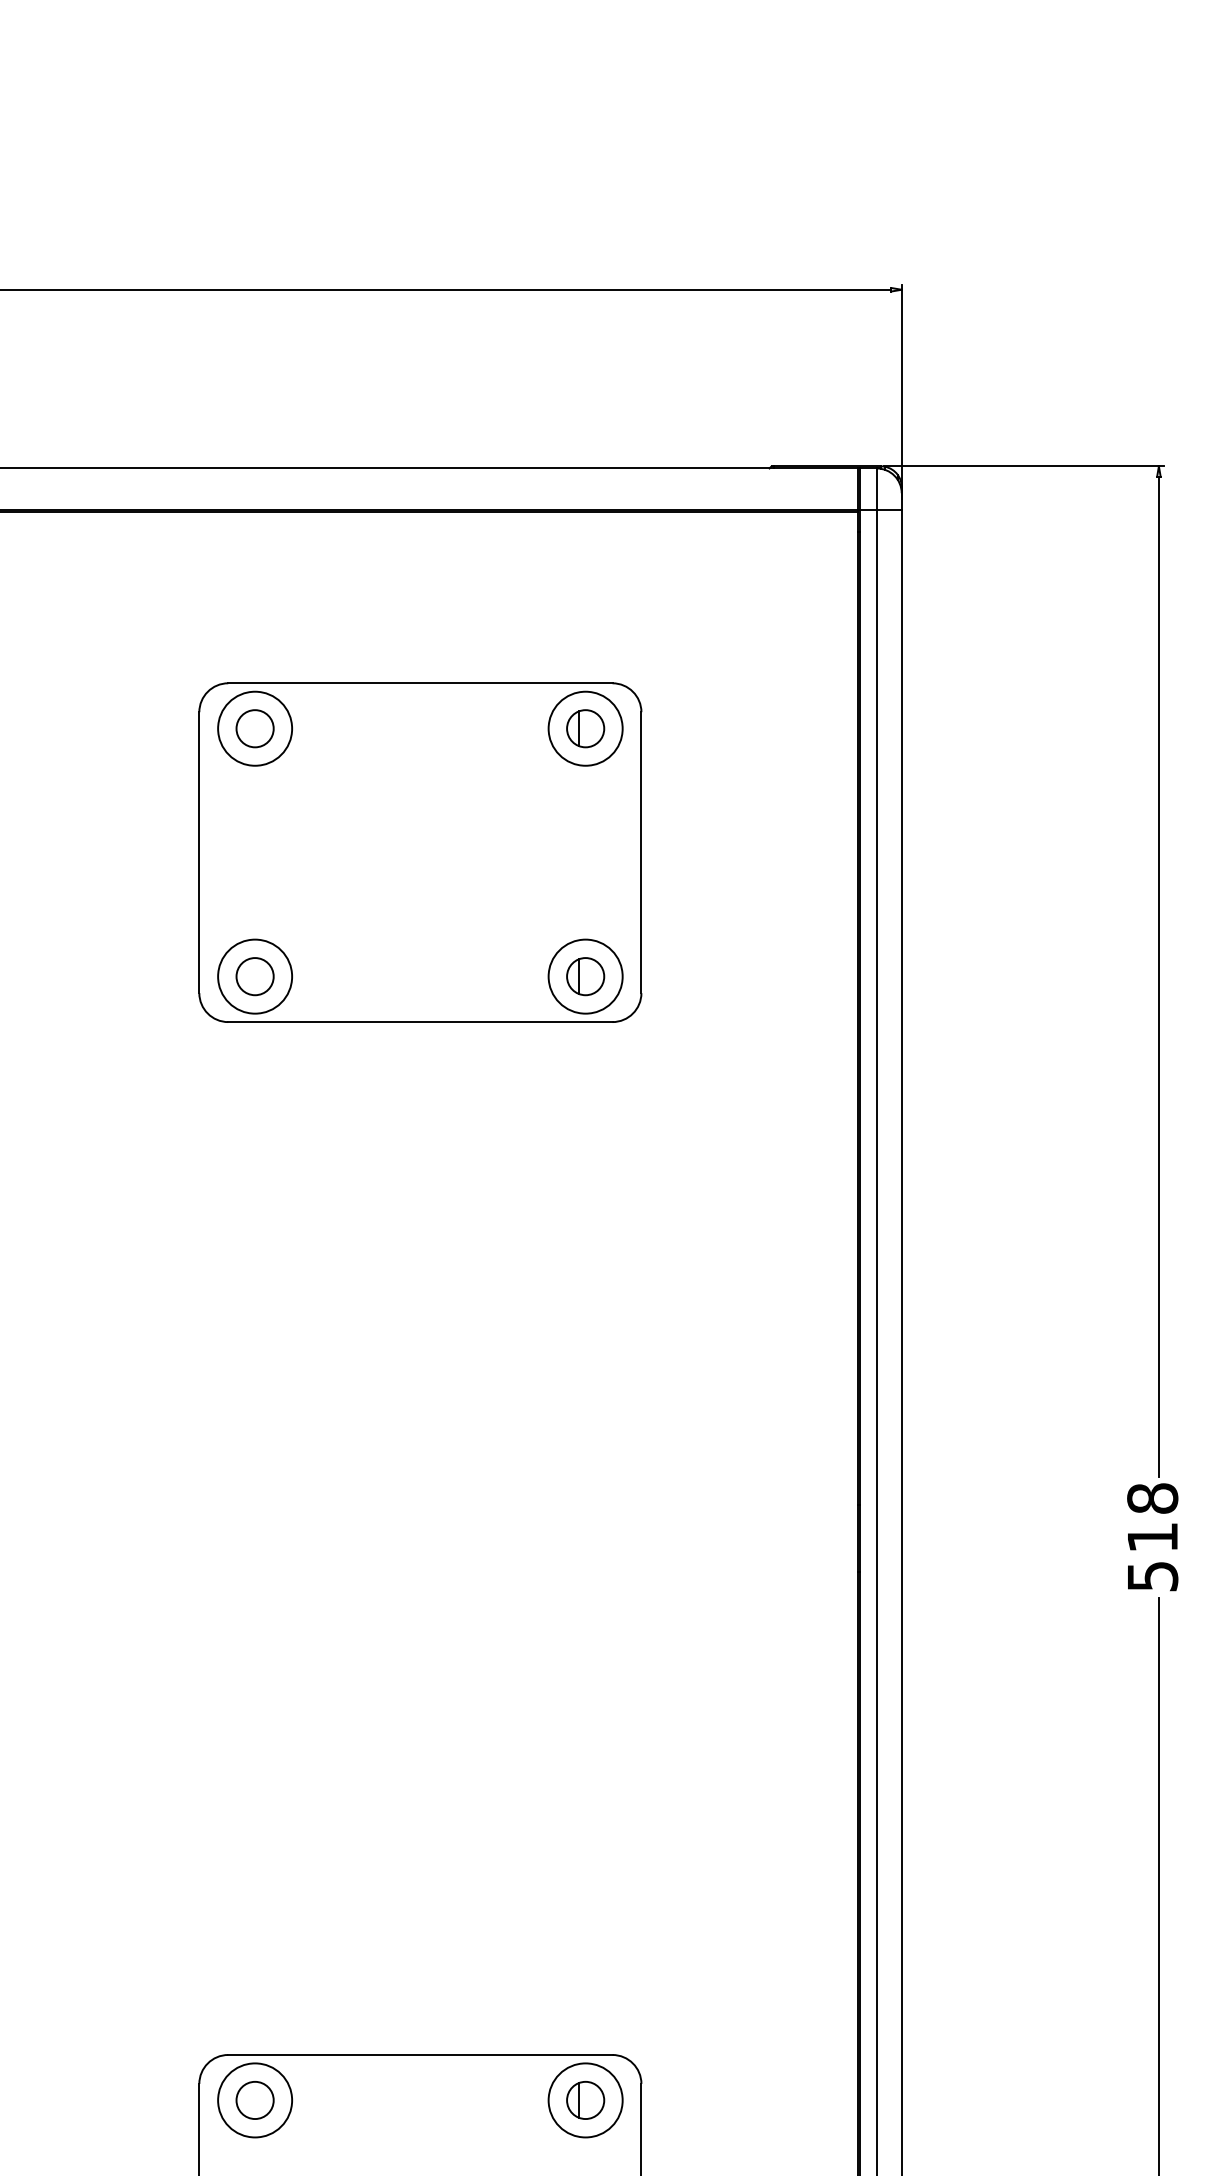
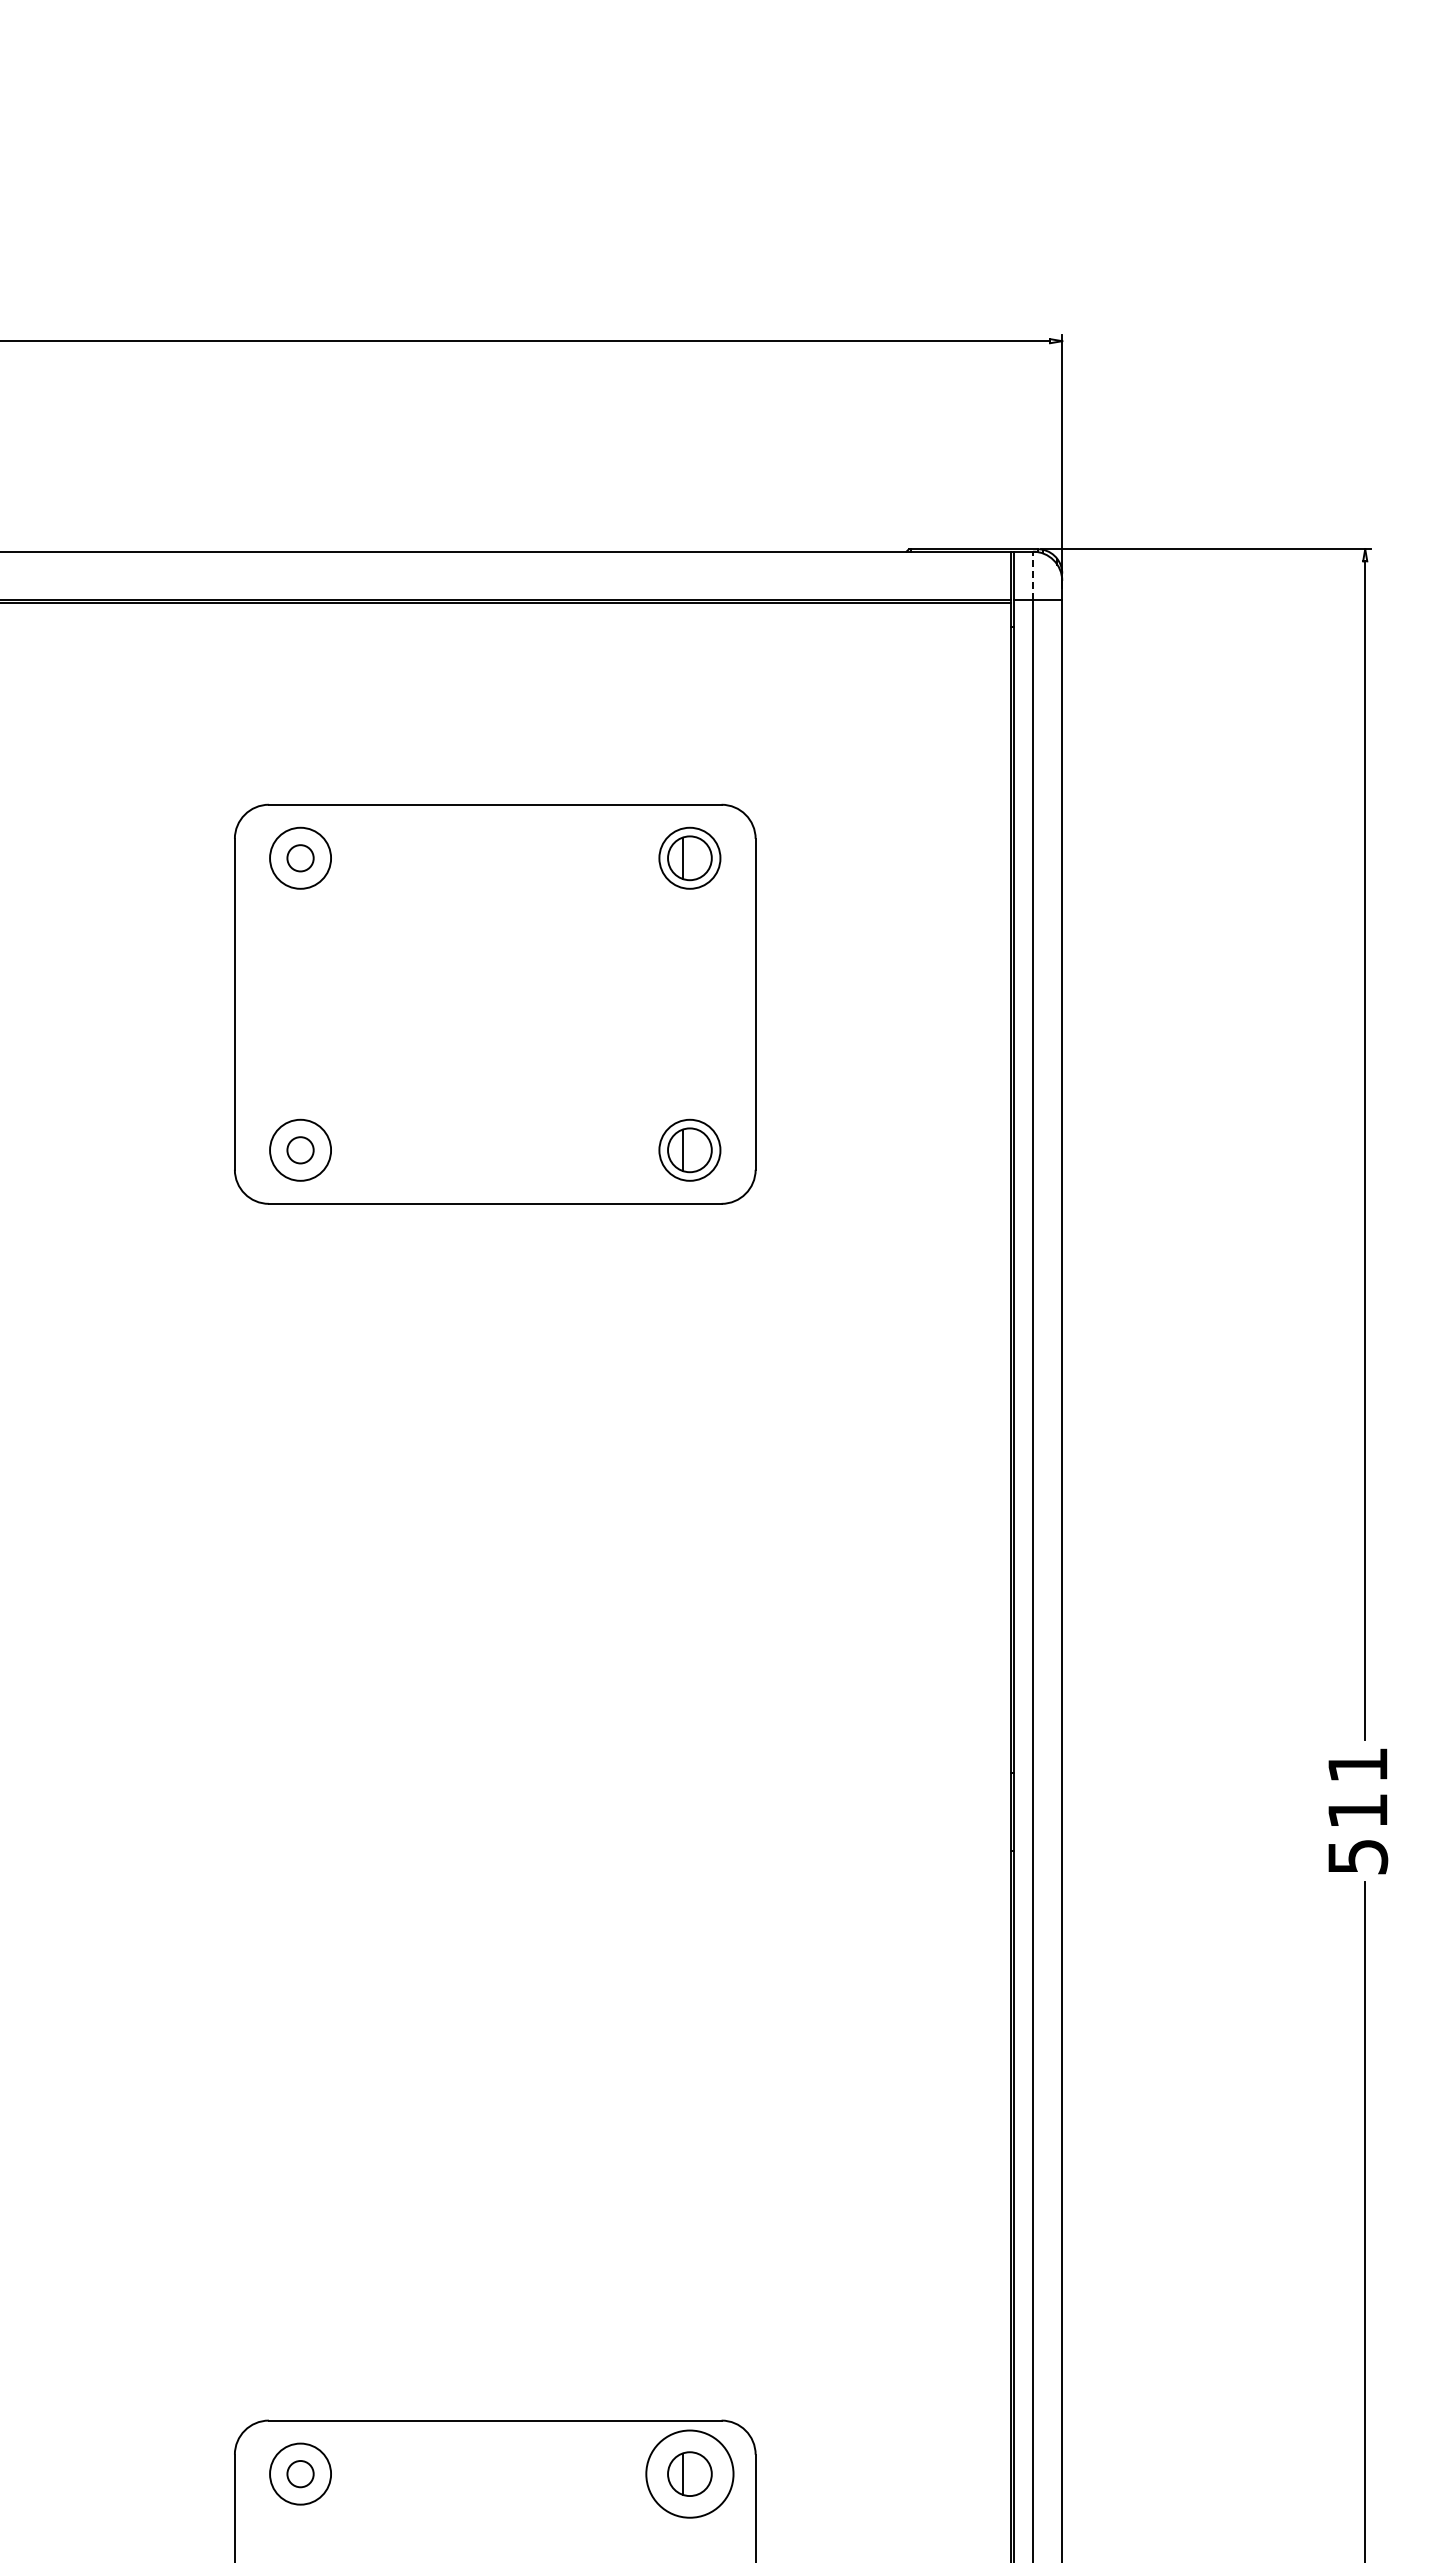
line: (877, 488) -> (1033, 575), solid -> dashed
circle: (255, 728) -> (300, 857), size x0.7
circle: (255, 728) -> (300, 858), size x0.6
circle: (585, 728) -> (689, 857), size x0.7
circle: (255, 975) -> (300, 1149), size x0.7
circle: (585, 975) -> (689, 1149), size x0.7
circle: (255, 976) -> (300, 1150), size x0.6
text: (1152, 1498) -> (1357, 1765), 518 -> 511
circle: (255, 2099) -> (300, 2473), size x0.7
circle: (255, 2100) -> (300, 2474), size x0.6

